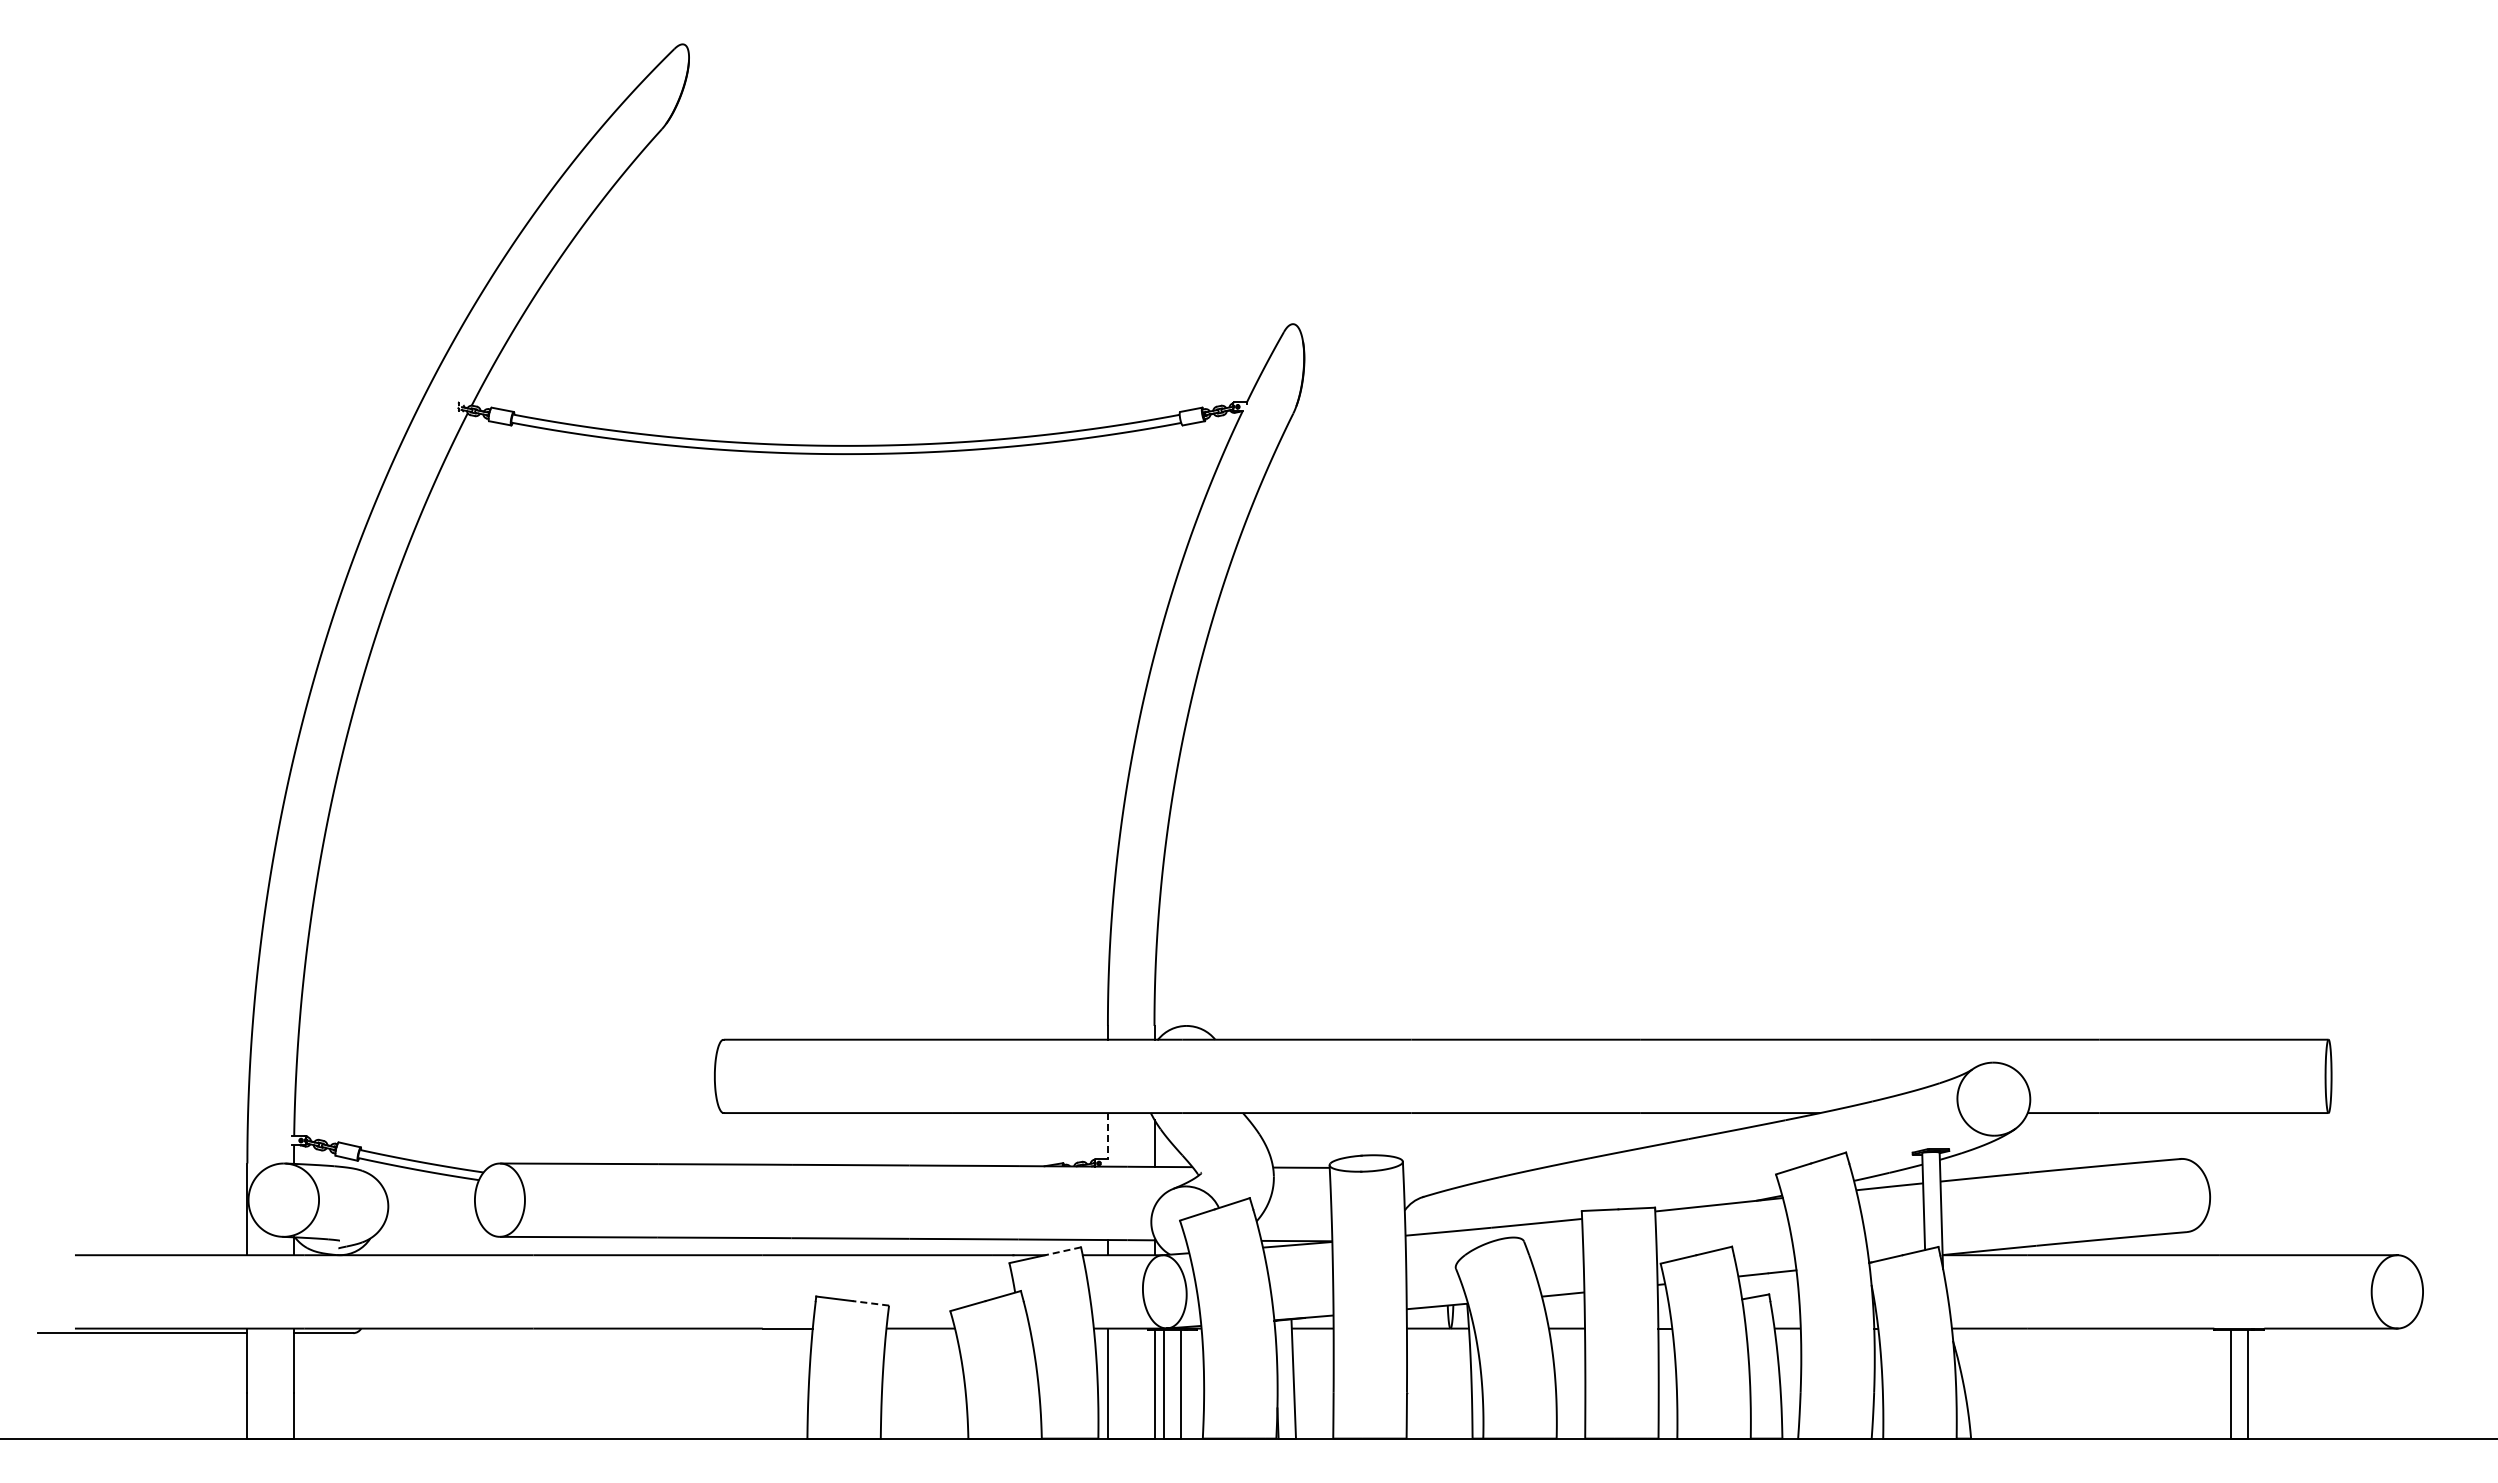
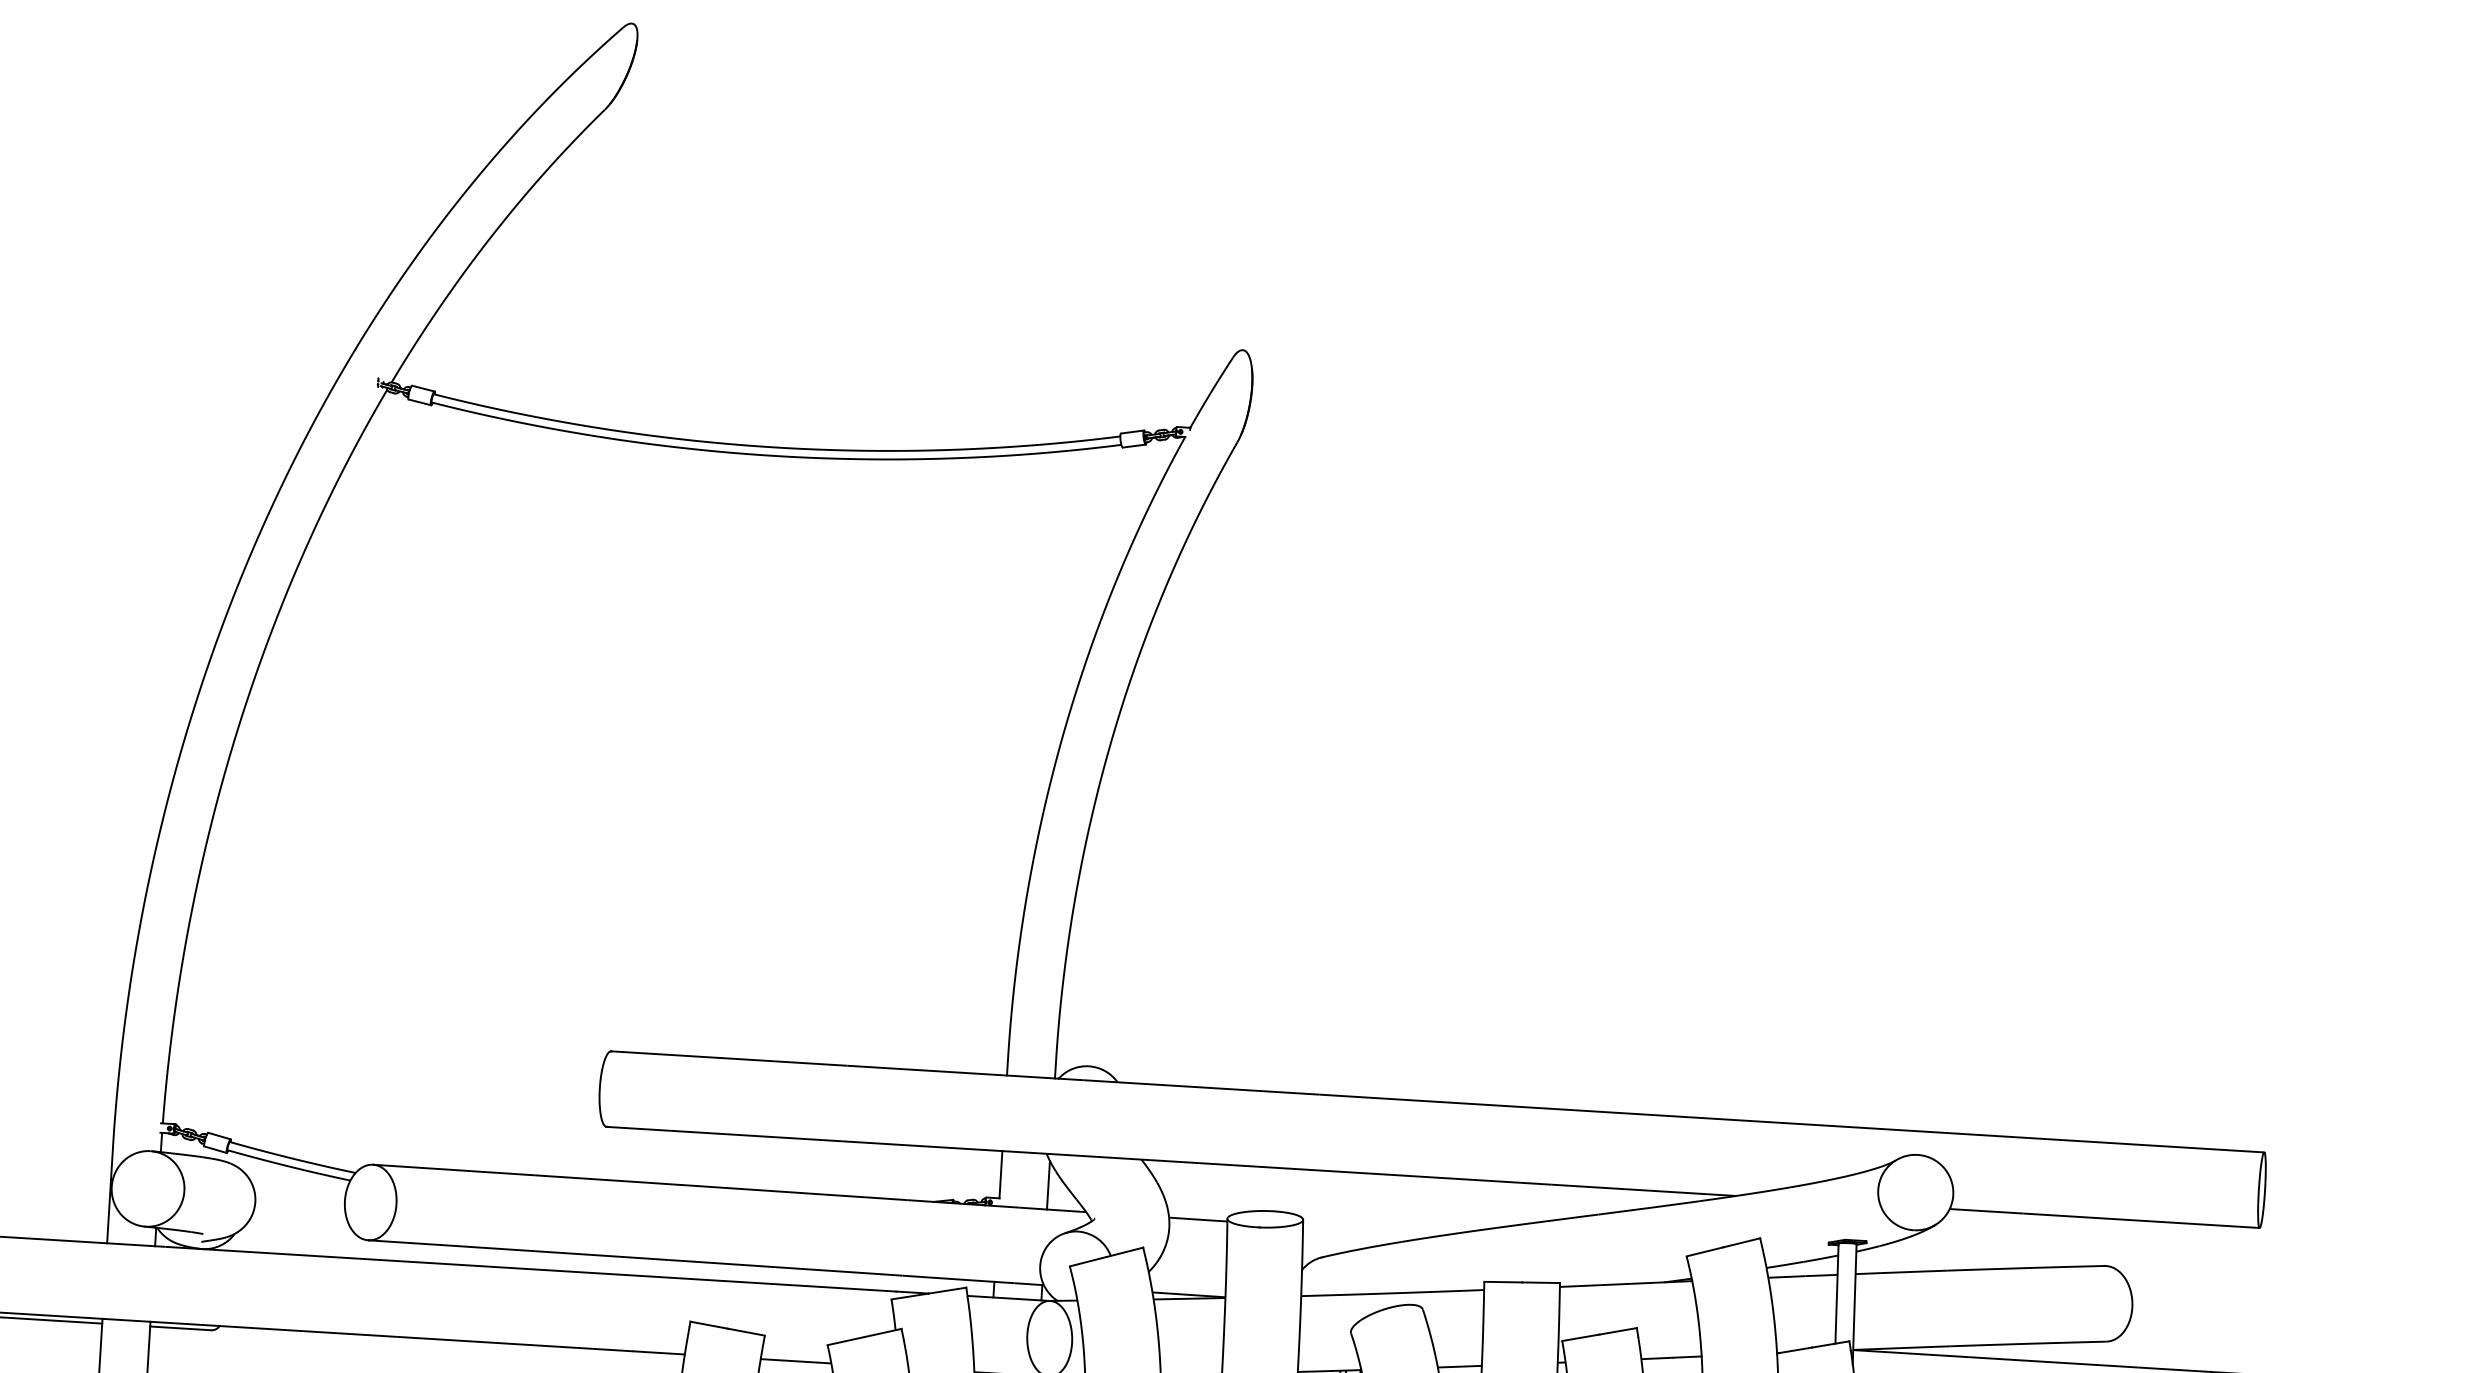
line: (1107, 1136) -> (1000, 1175), dashed -> solid
line: (1062, 1251) -> (946, 1290), dashed -> solid
line: (870, 1303) -> (745, 1332), dashed -> solid

